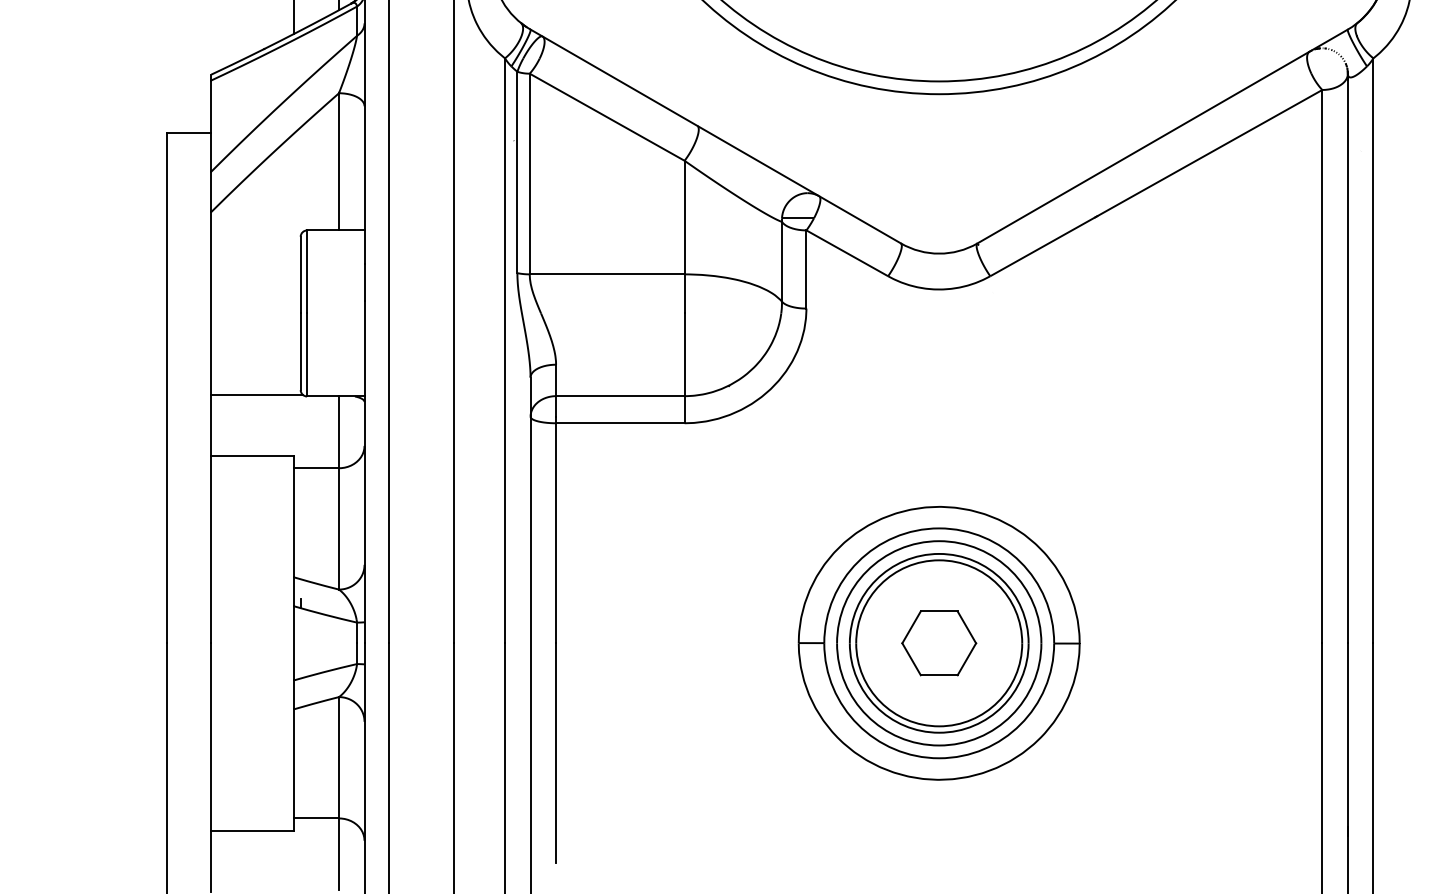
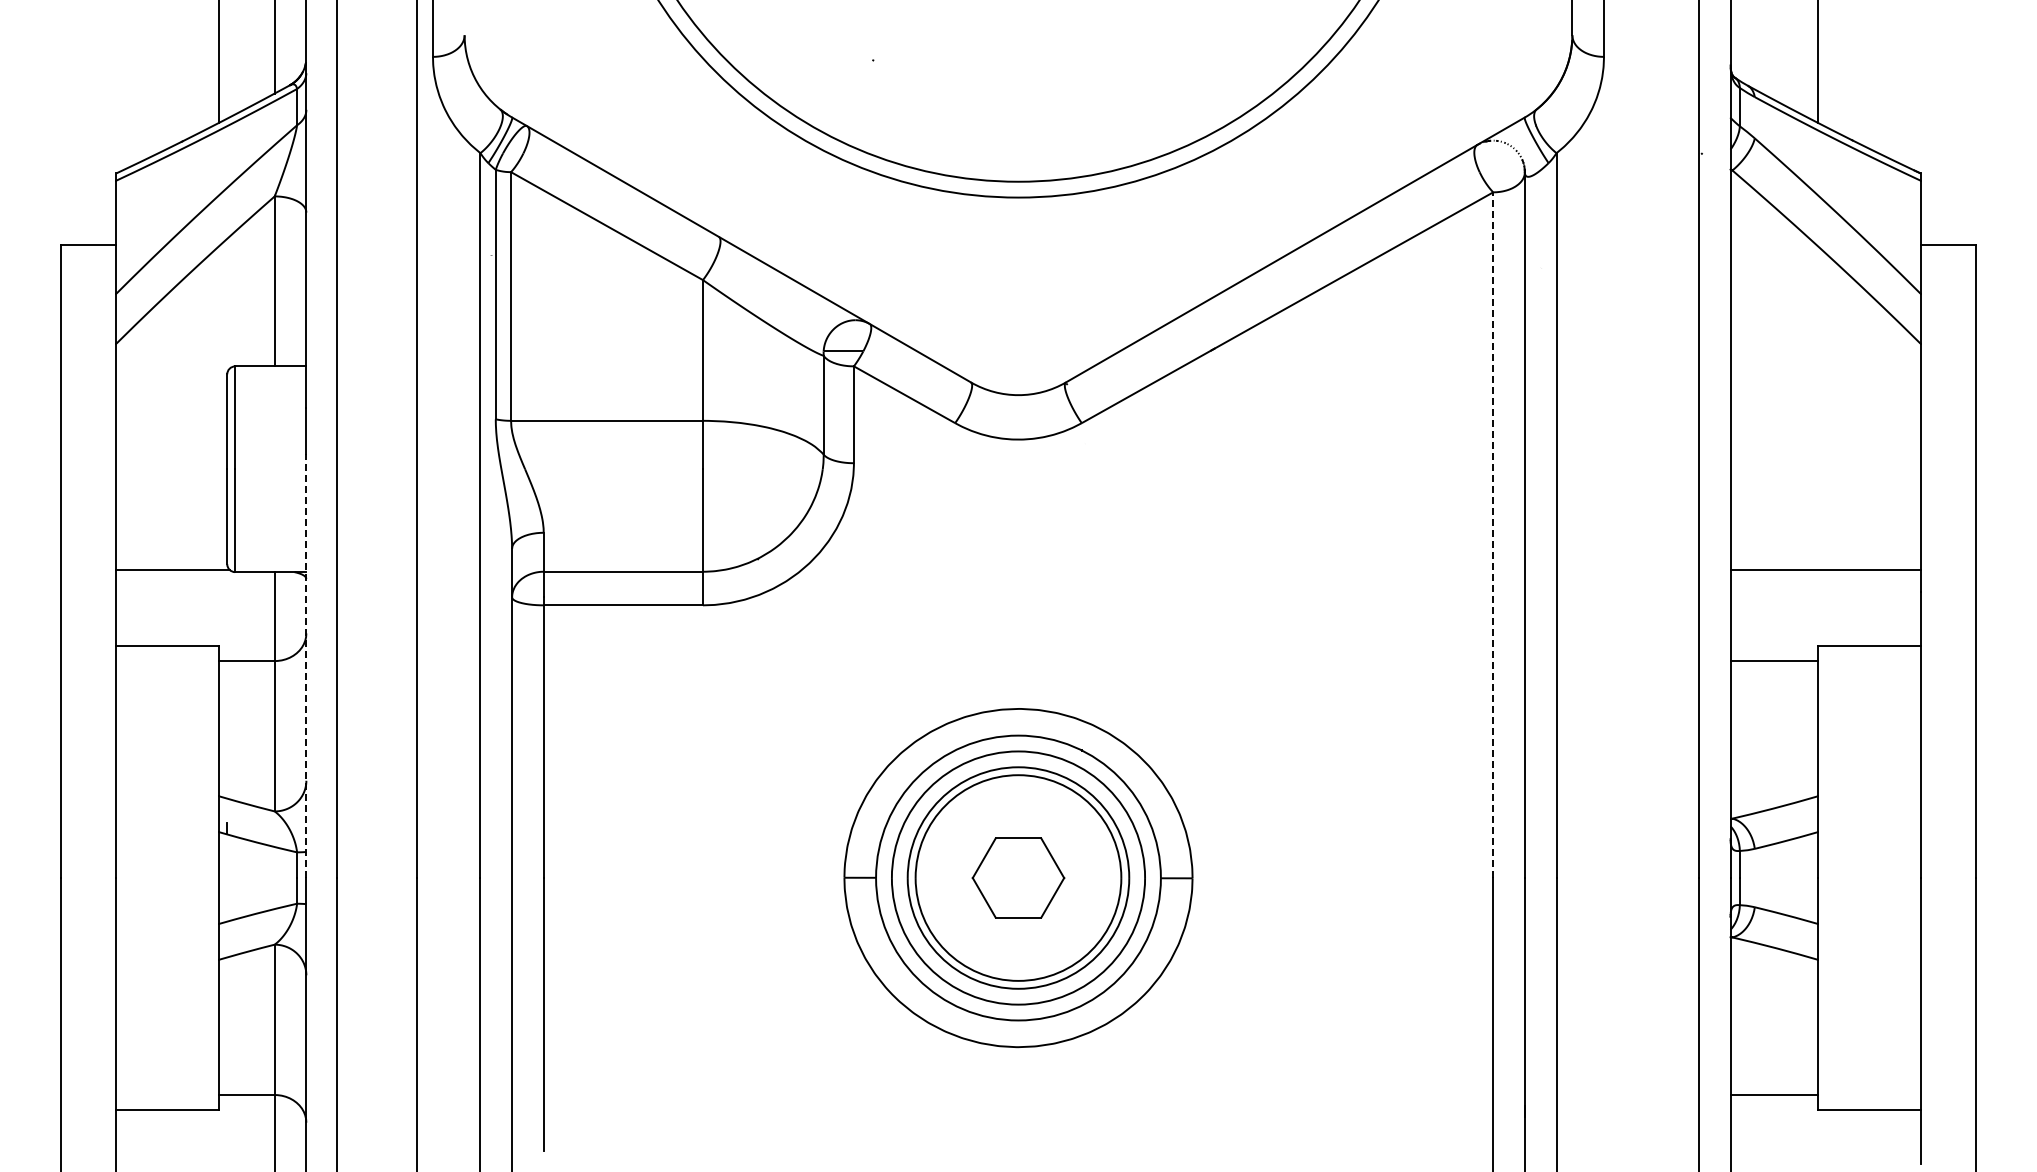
line: (1322, 366) -> (1493, 535), solid -> dashed
line: (364, 471) -> (306, 665), solid -> dashed

